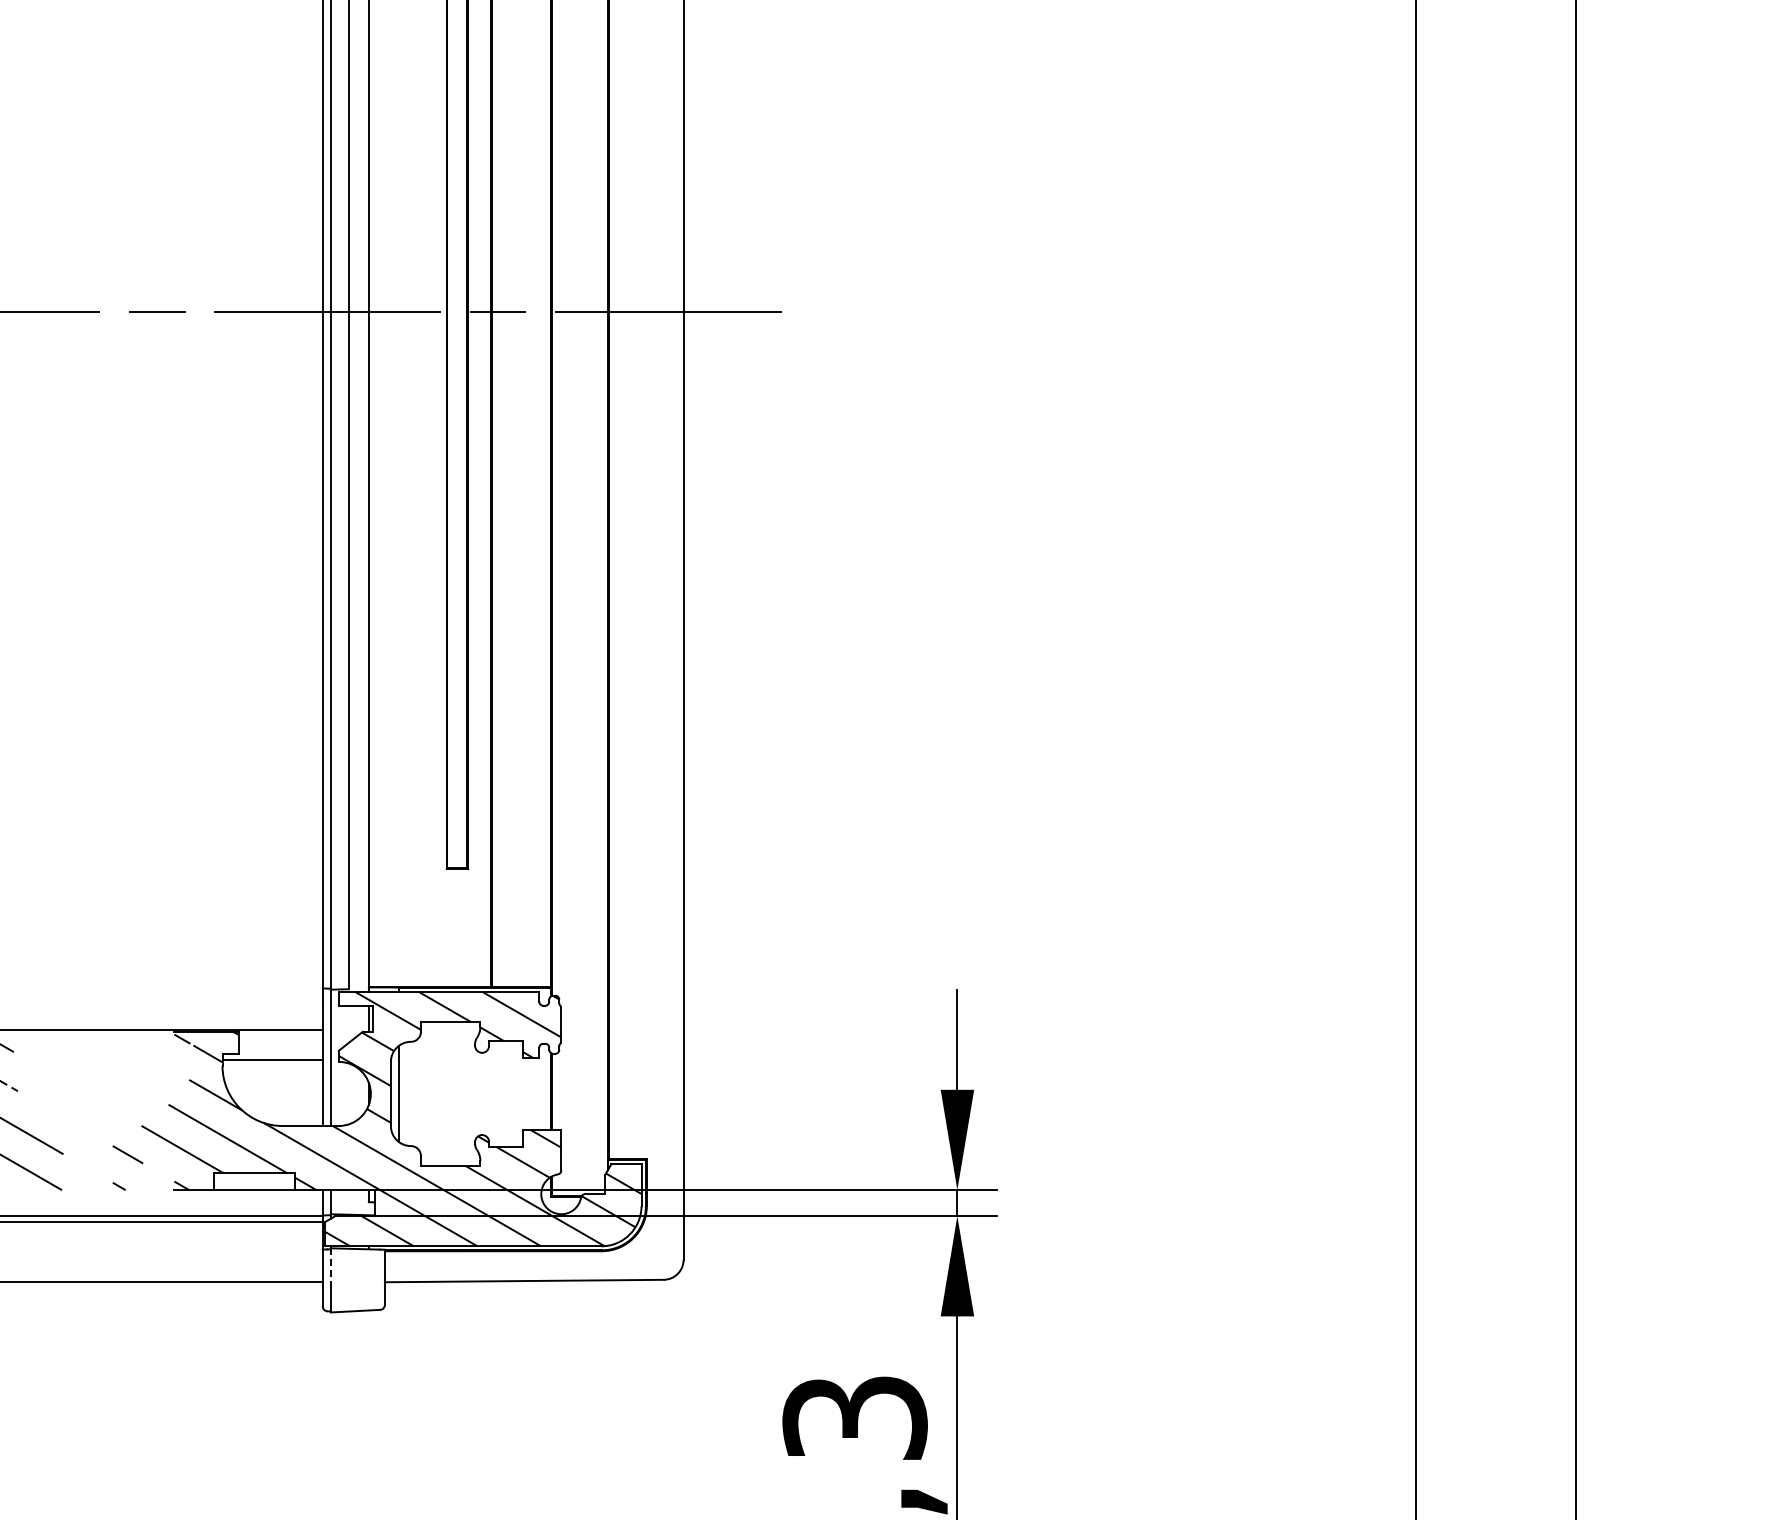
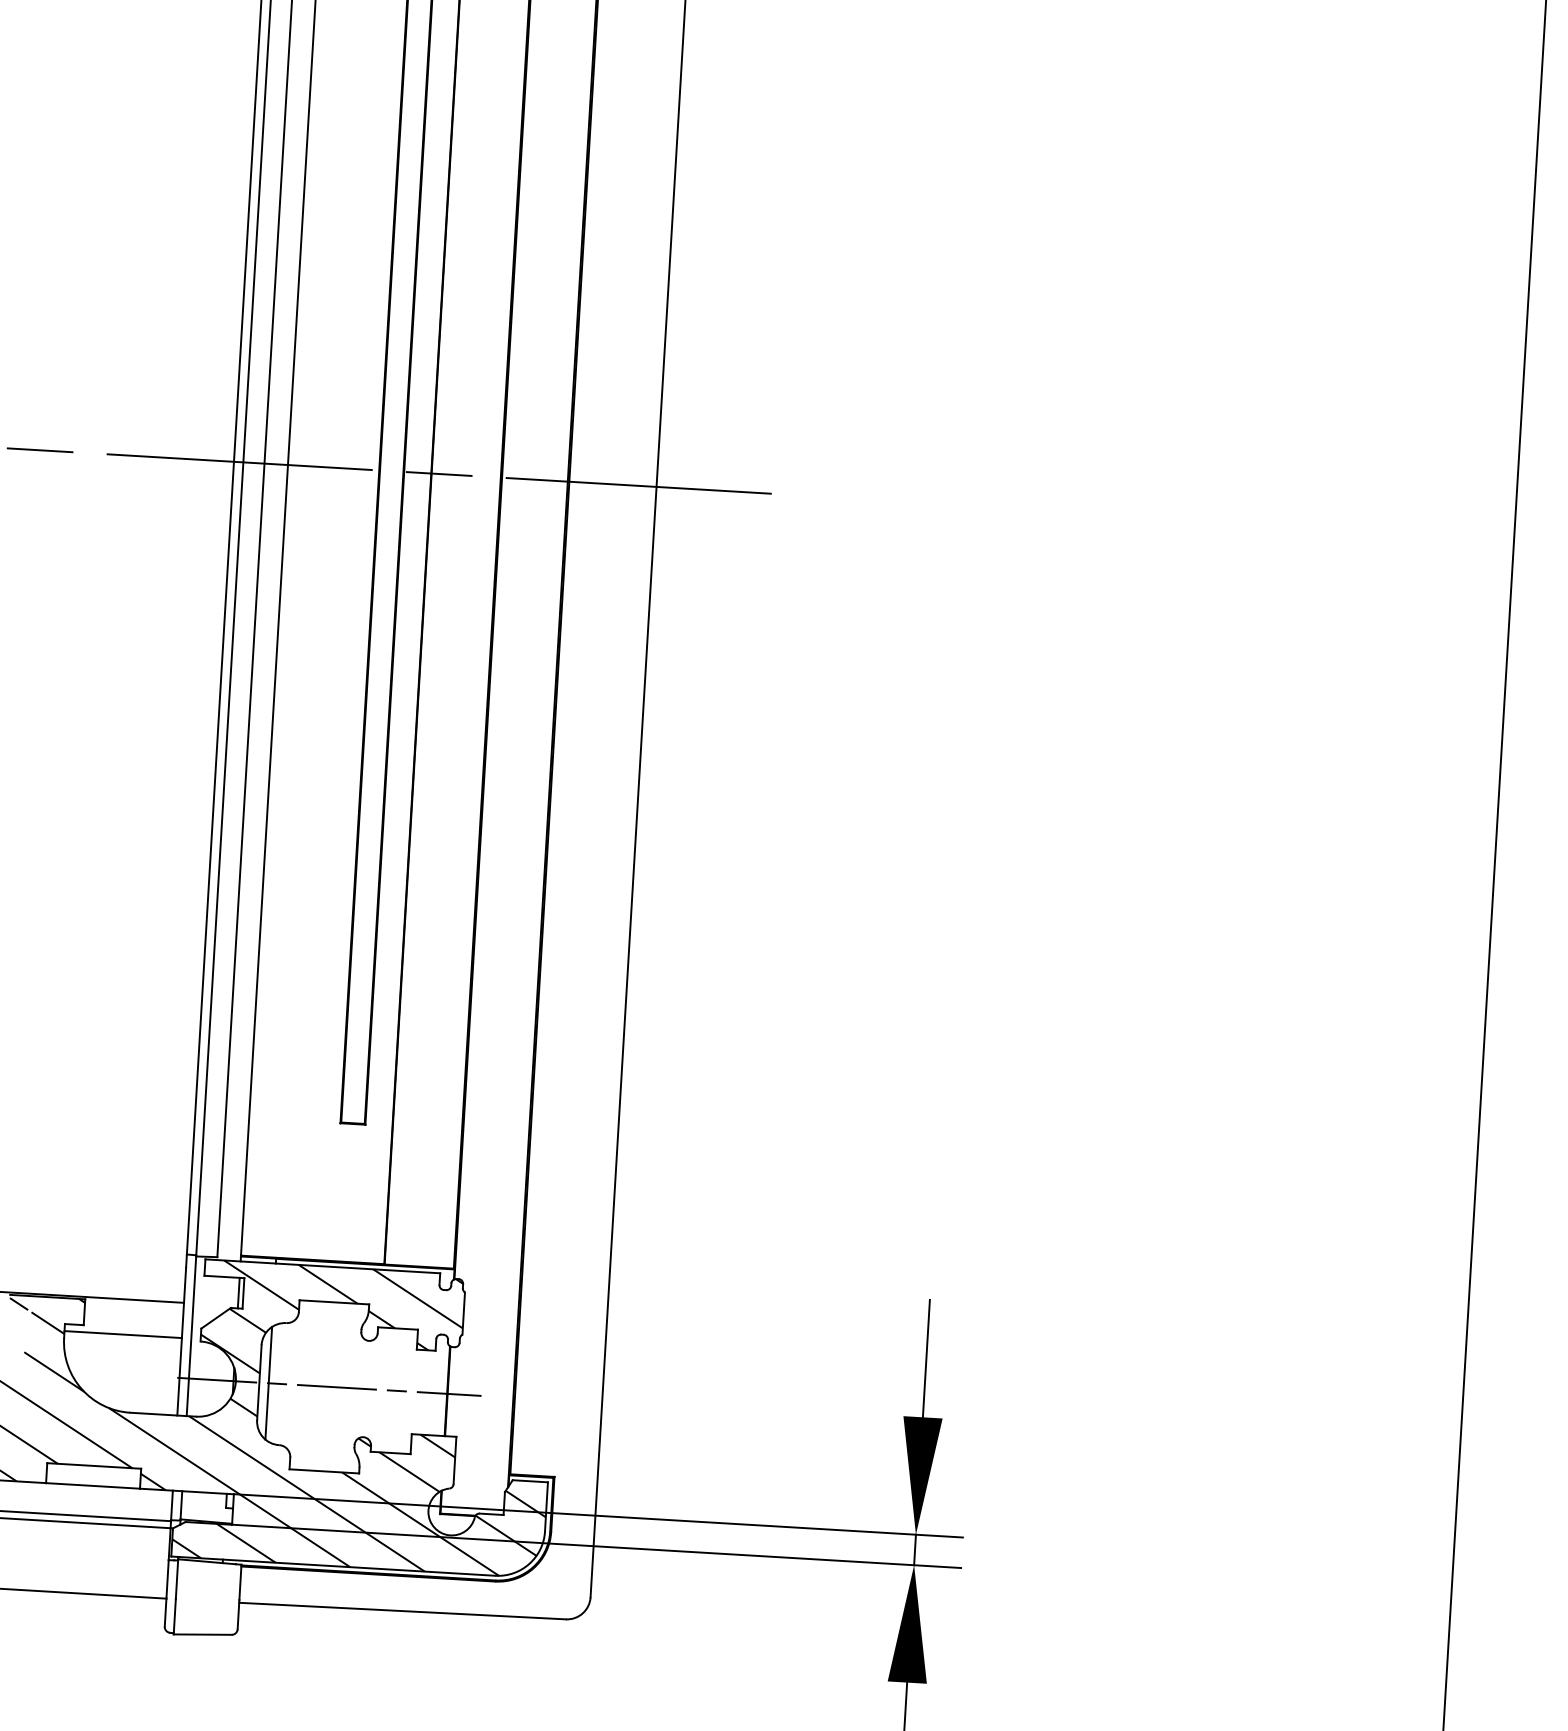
line: (450, 1093) -> (329, 1386), added
line: (330, 1265) -> (176, 1579), dashed -> solid

